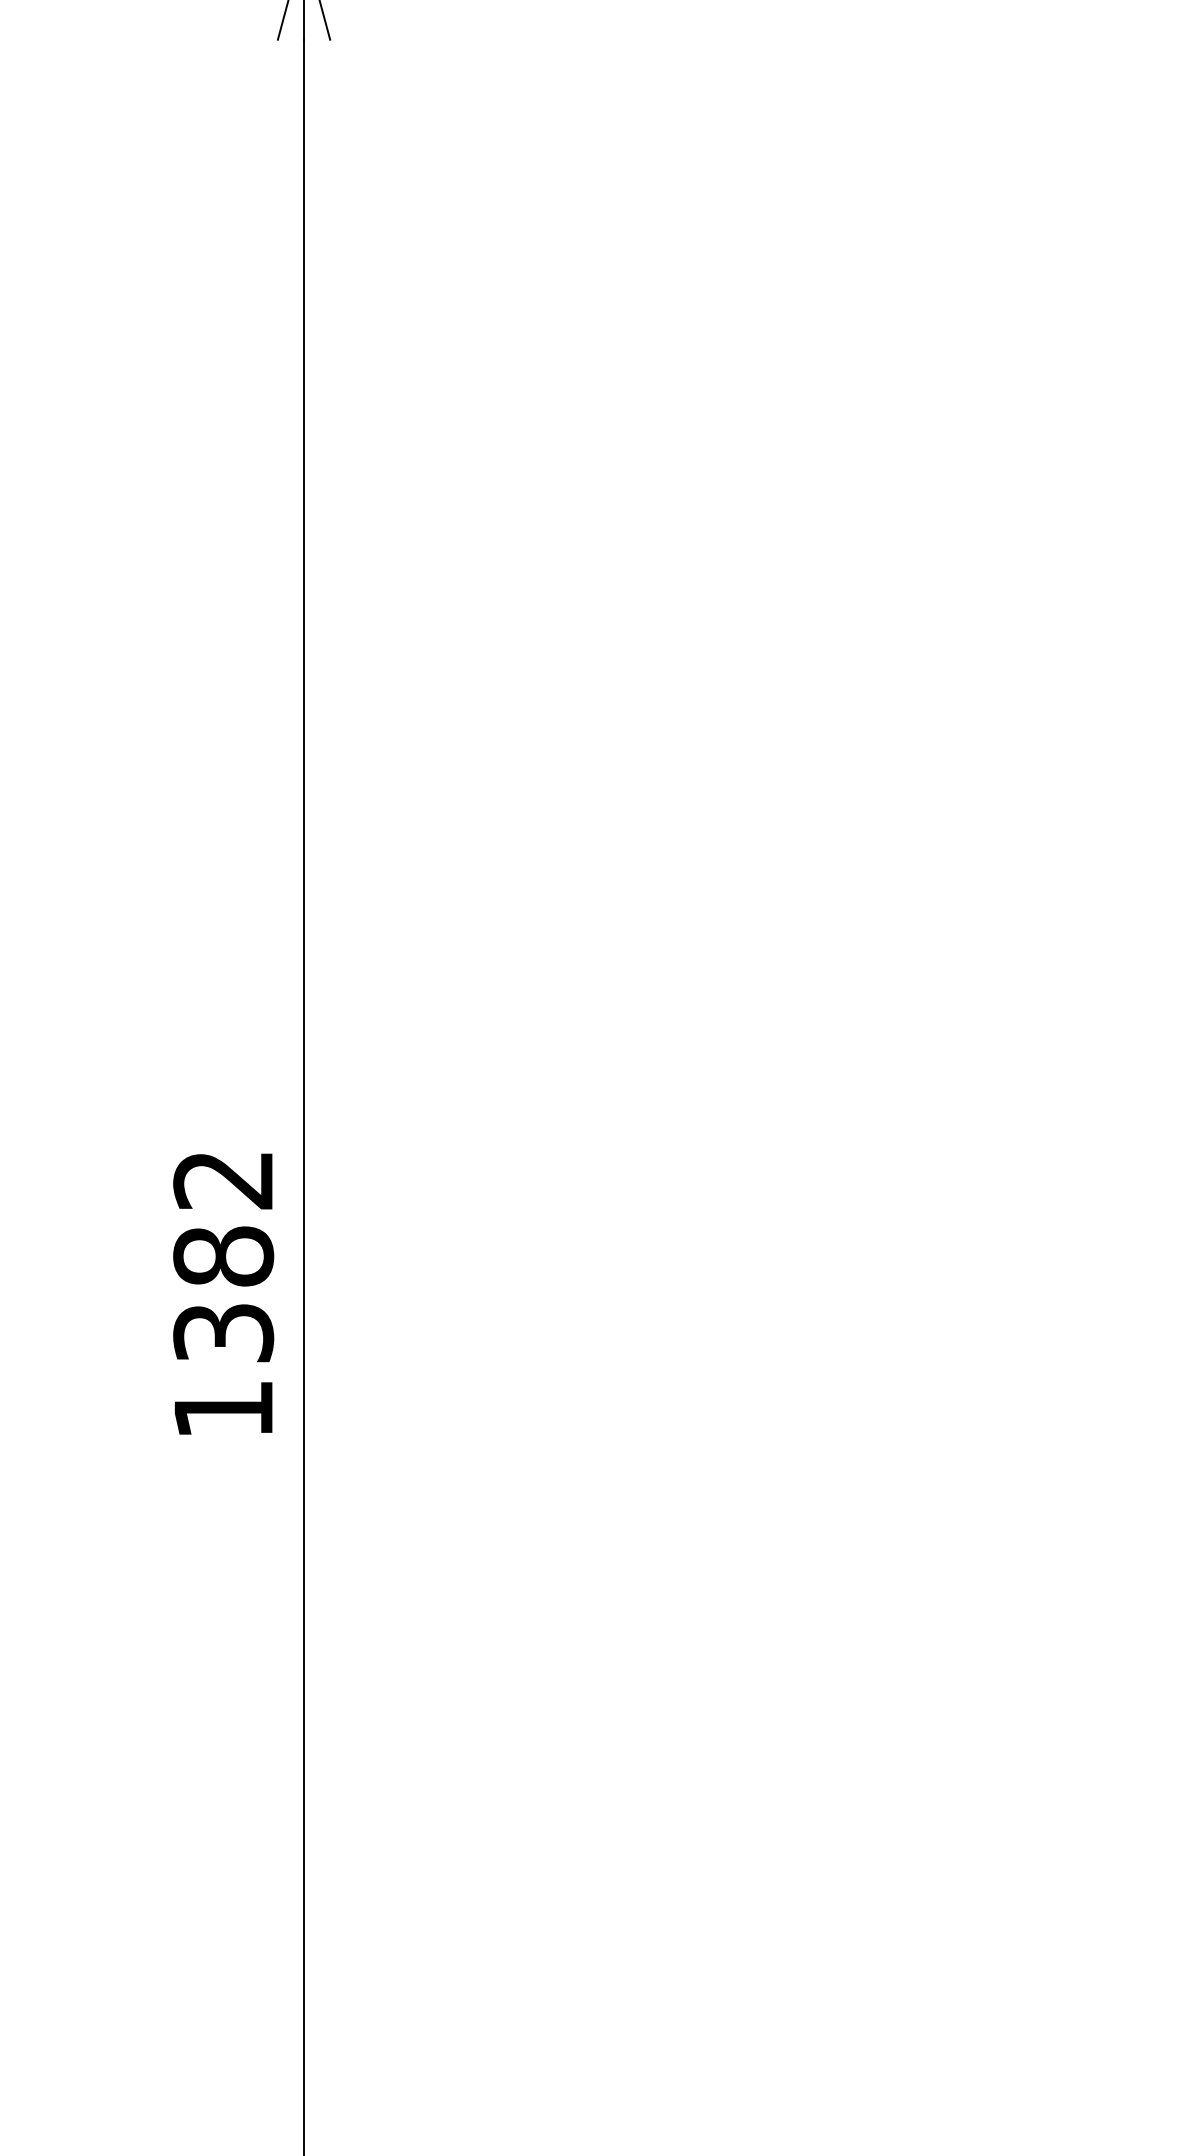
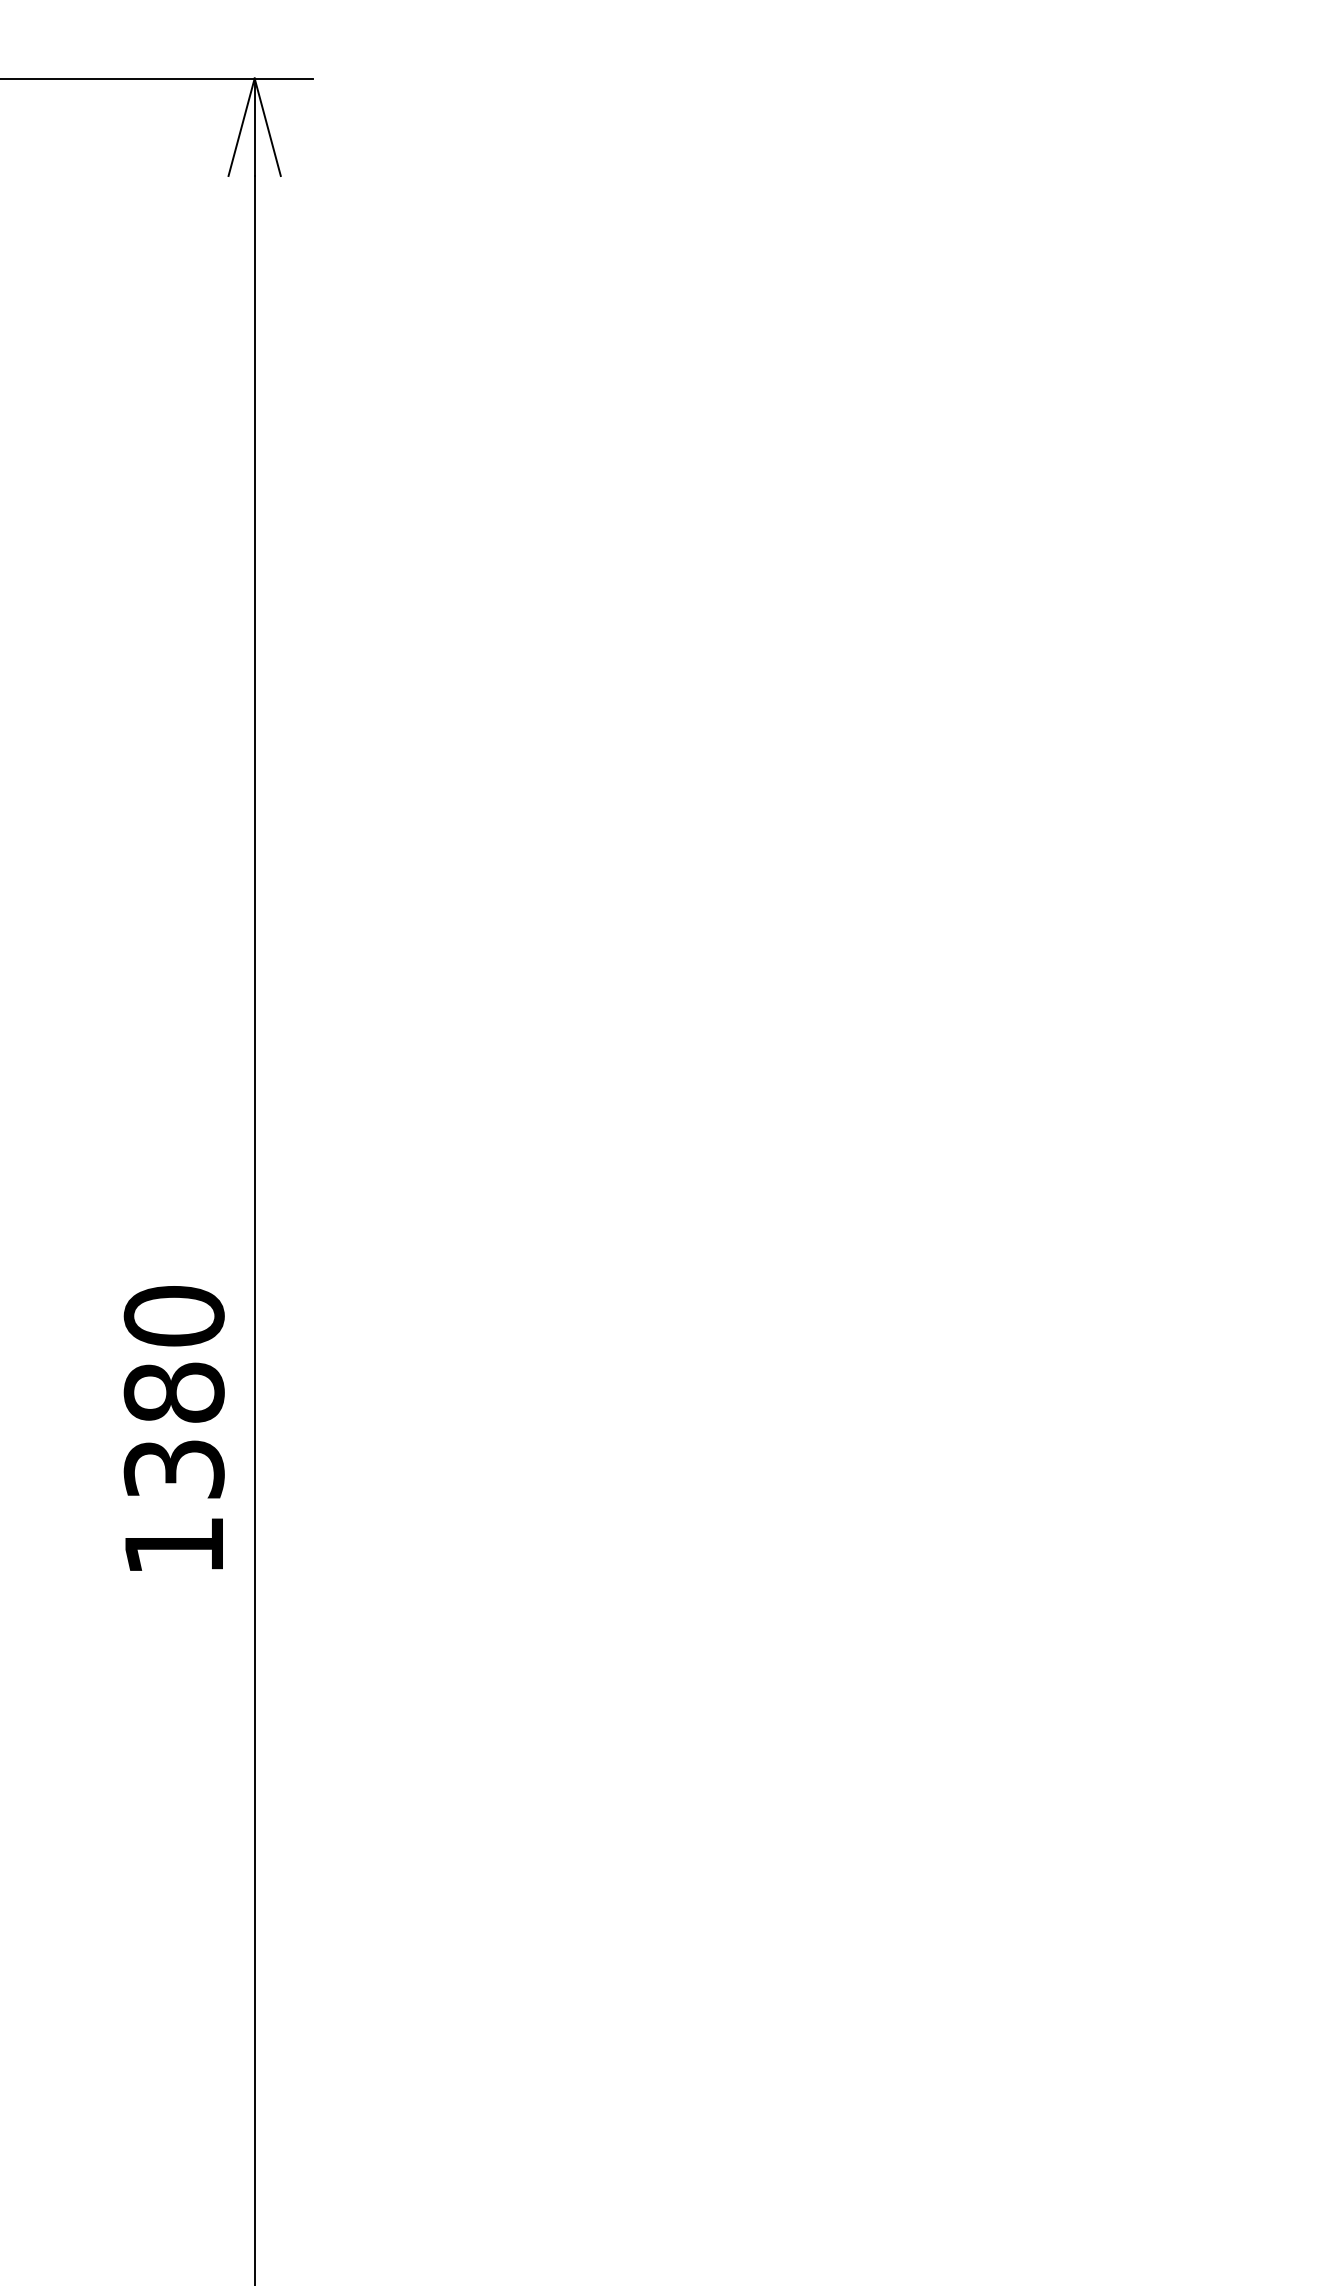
text: (222, 1180) -> (173, 1316), 1382 -> 1380

